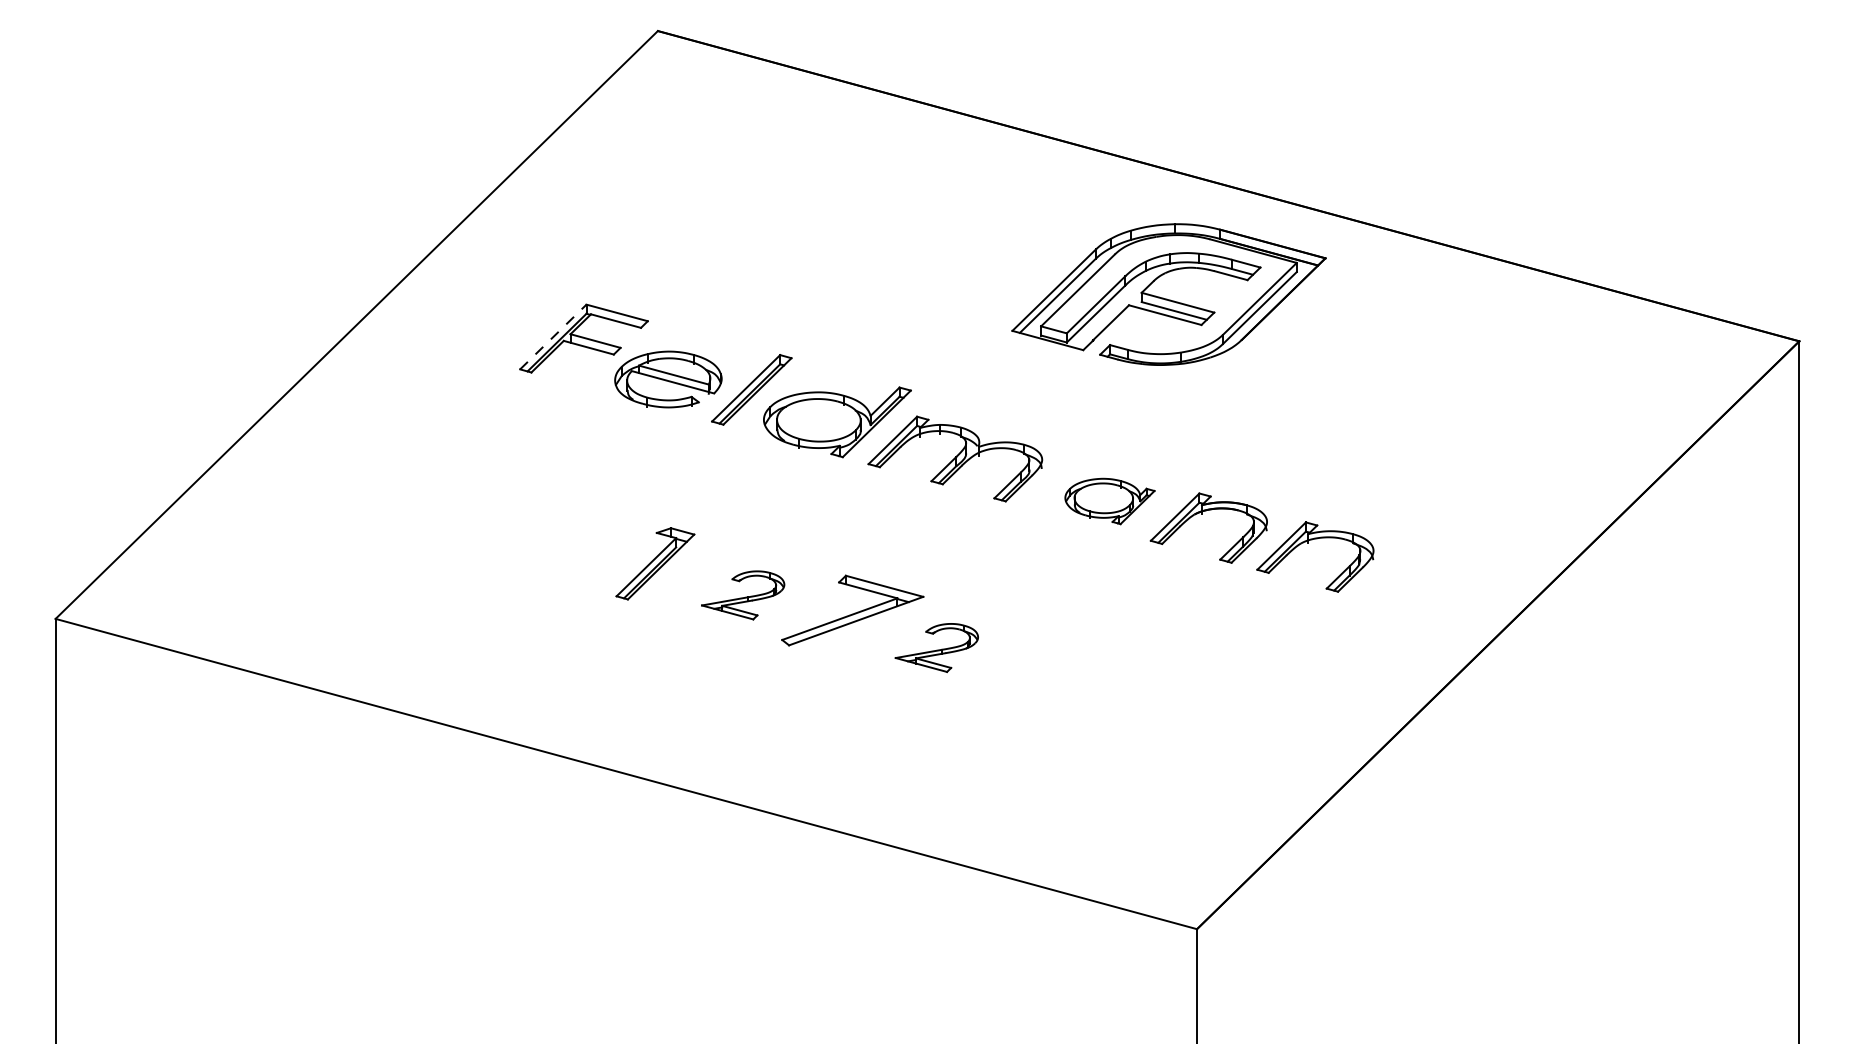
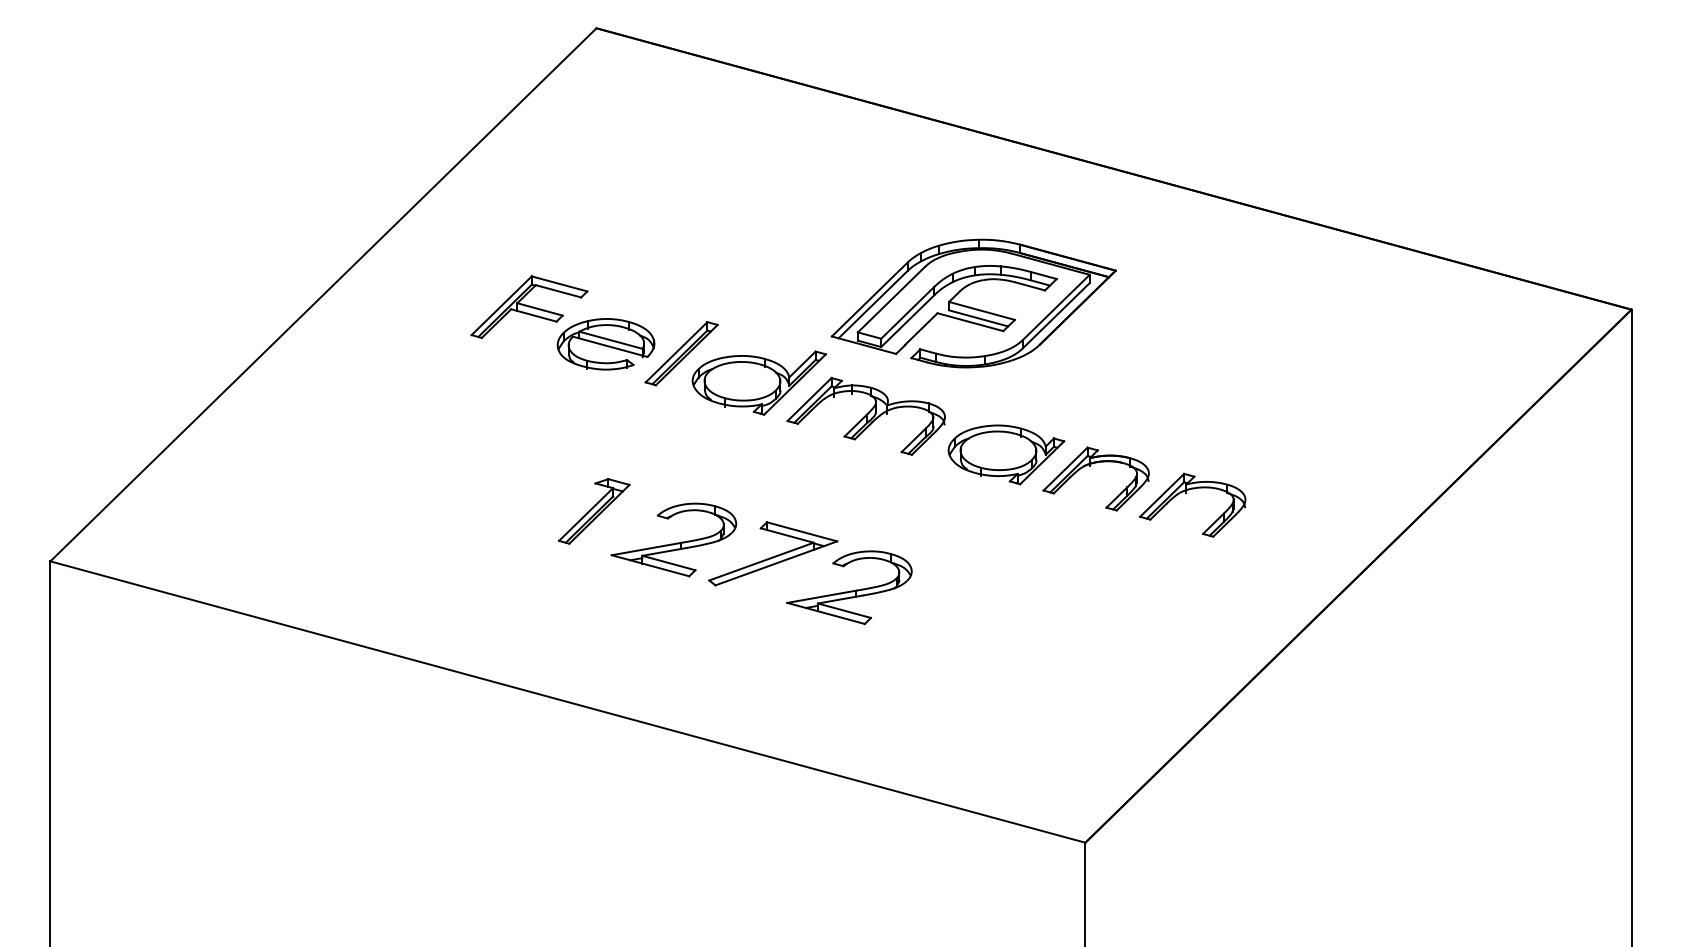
part: (1168, 294) -> (973, 303), moved
line: (553, 336) -> (501, 305), dashed -> solid
part: (1109, 501) -> (1006, 454), size x1.43
part: (742, 595) -> (673, 540), size x1.67
part: (936, 647) -> (849, 587), size x1.67

